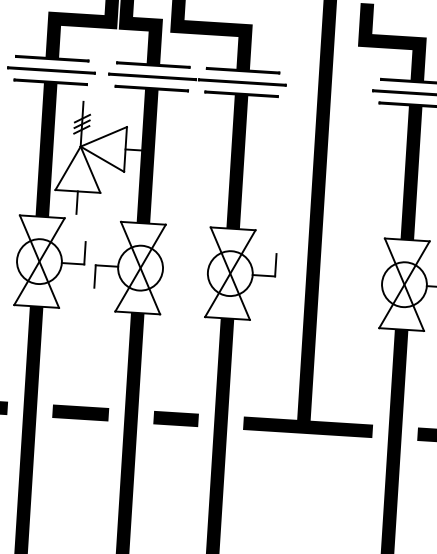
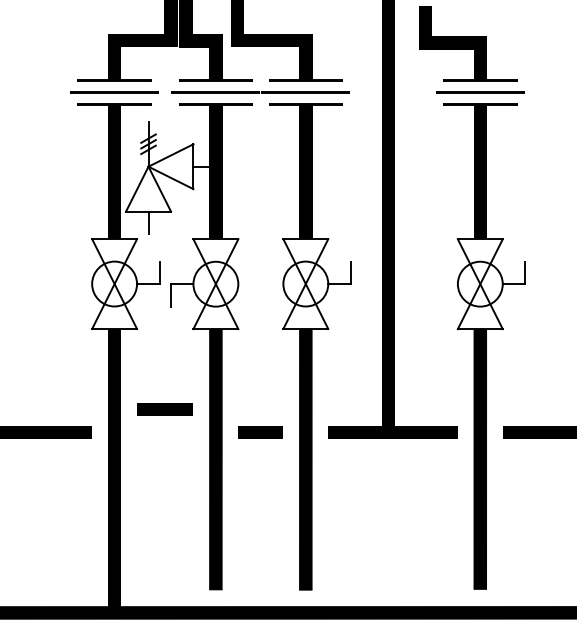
line: (79, 412) -> (164, 409), moved

